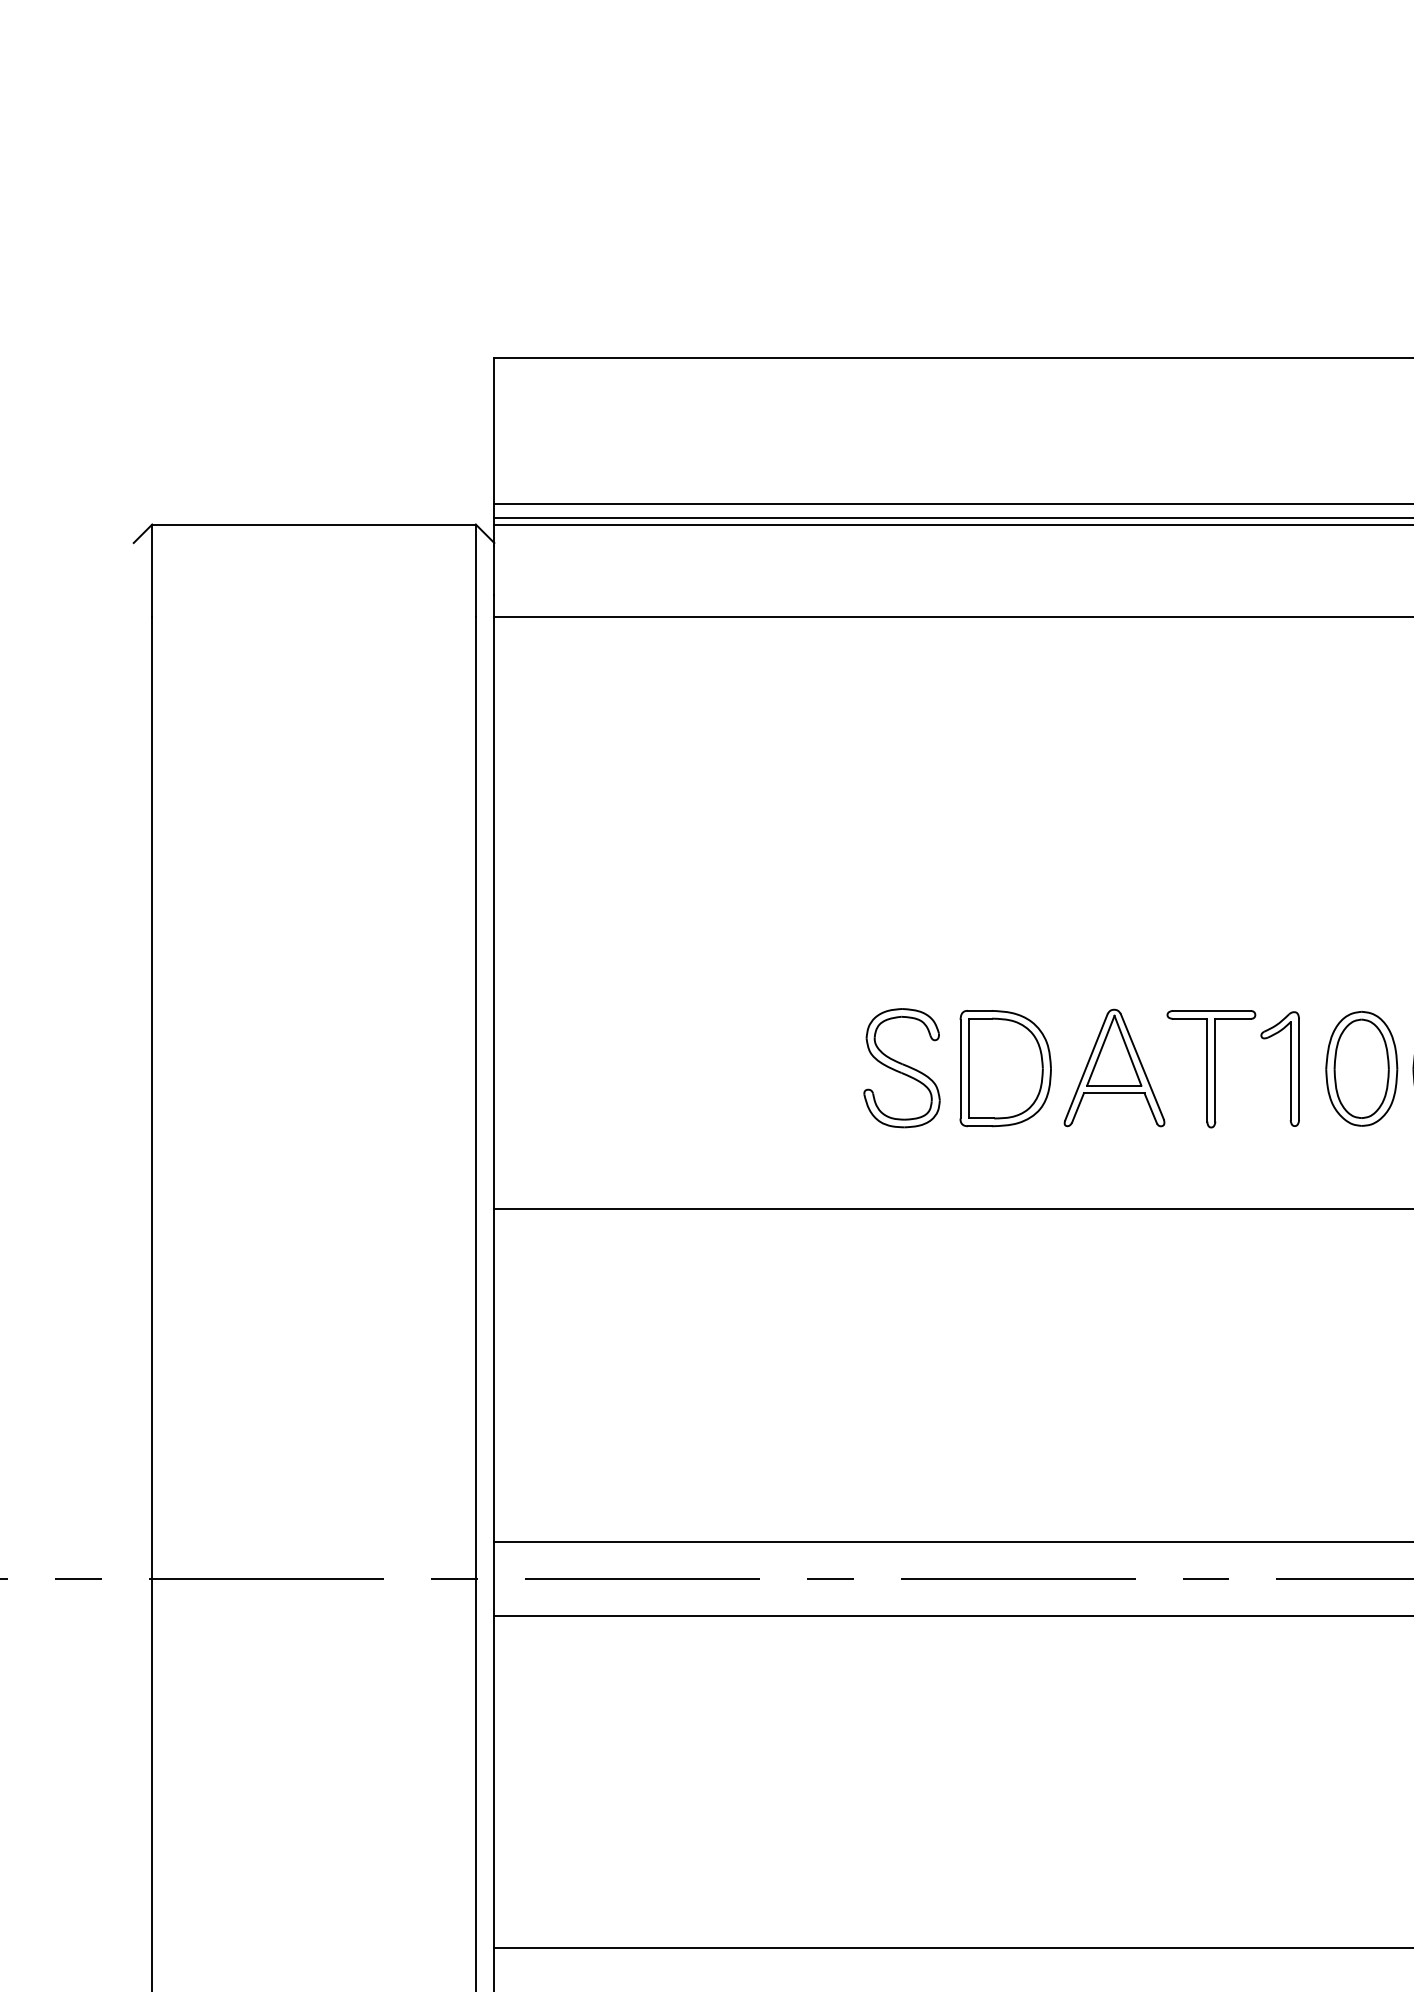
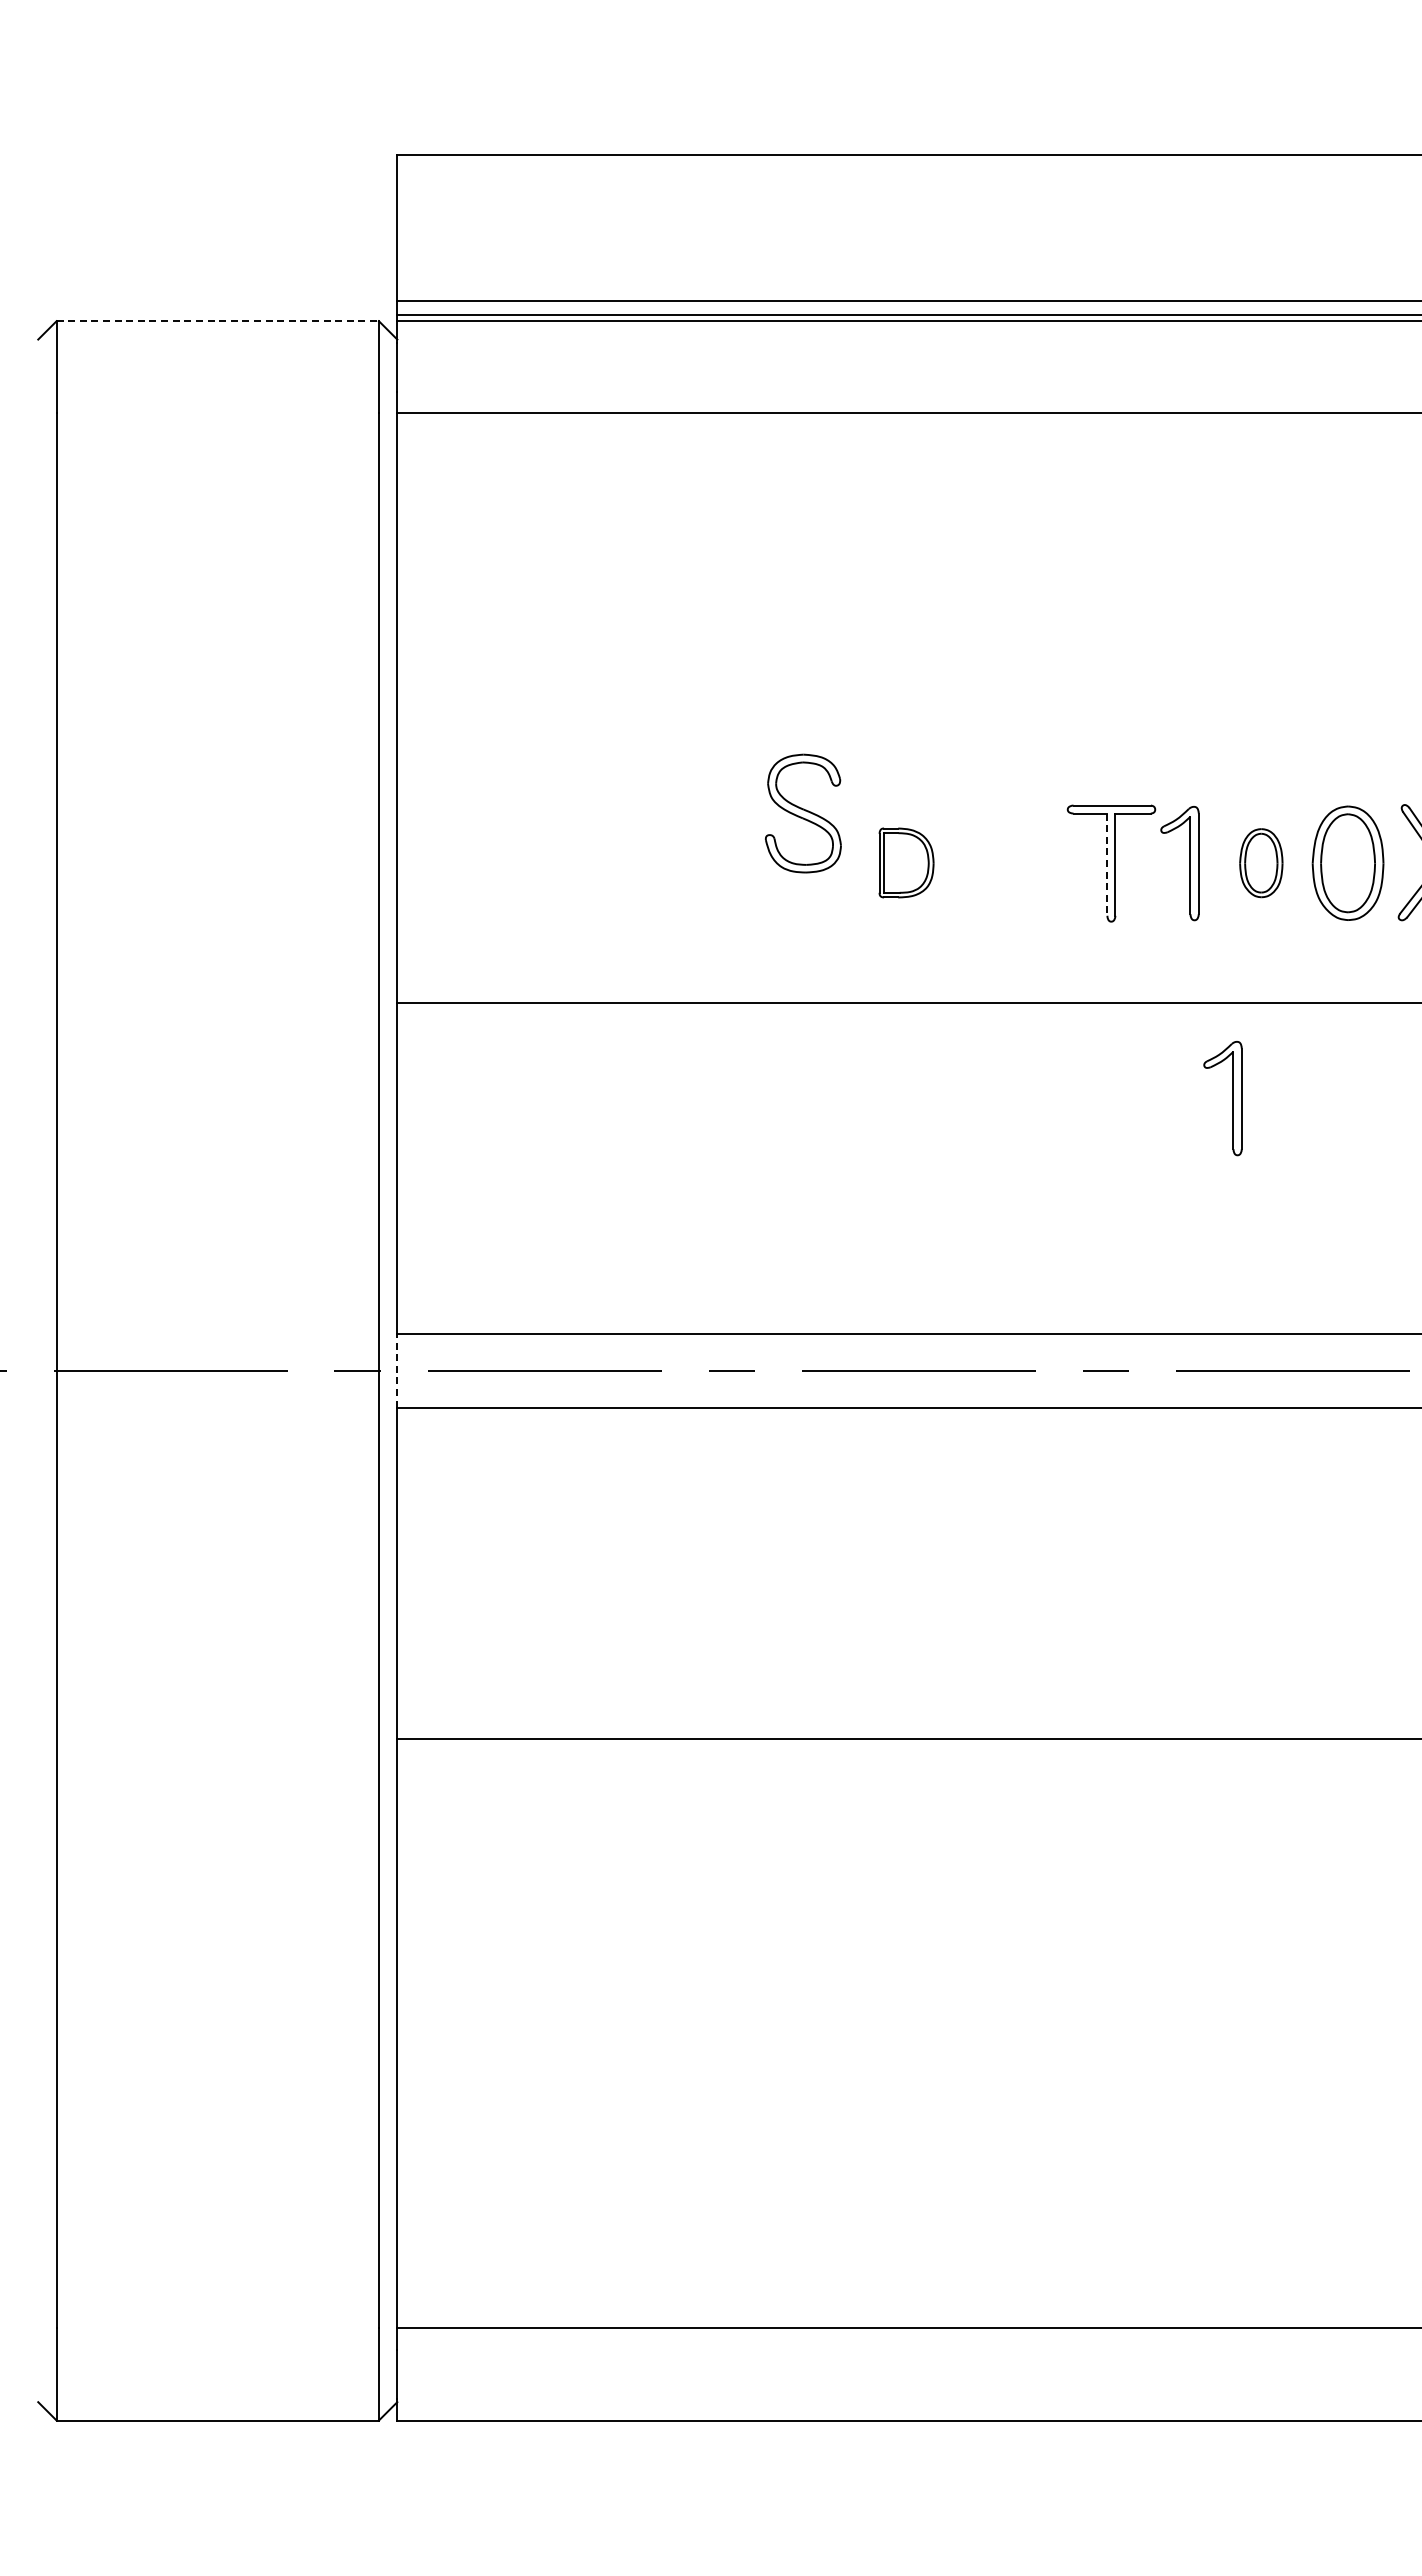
line: (314, 524) -> (218, 321), solid -> dashed
part: (902, 1068) -> (803, 813), moved
part: (1005, 1068) -> (906, 862), size x0.6
part: (1114, 1068) -> (1014, 862), removed
part: (1362, 1068) -> (1261, 862), size x0.6
line: (1207, 1071) -> (1107, 865), solid -> dashed
part: (1332, 1305) -> (1232, 1098), added
line: (494, 1578) -> (397, 1370), solid -> dashed

